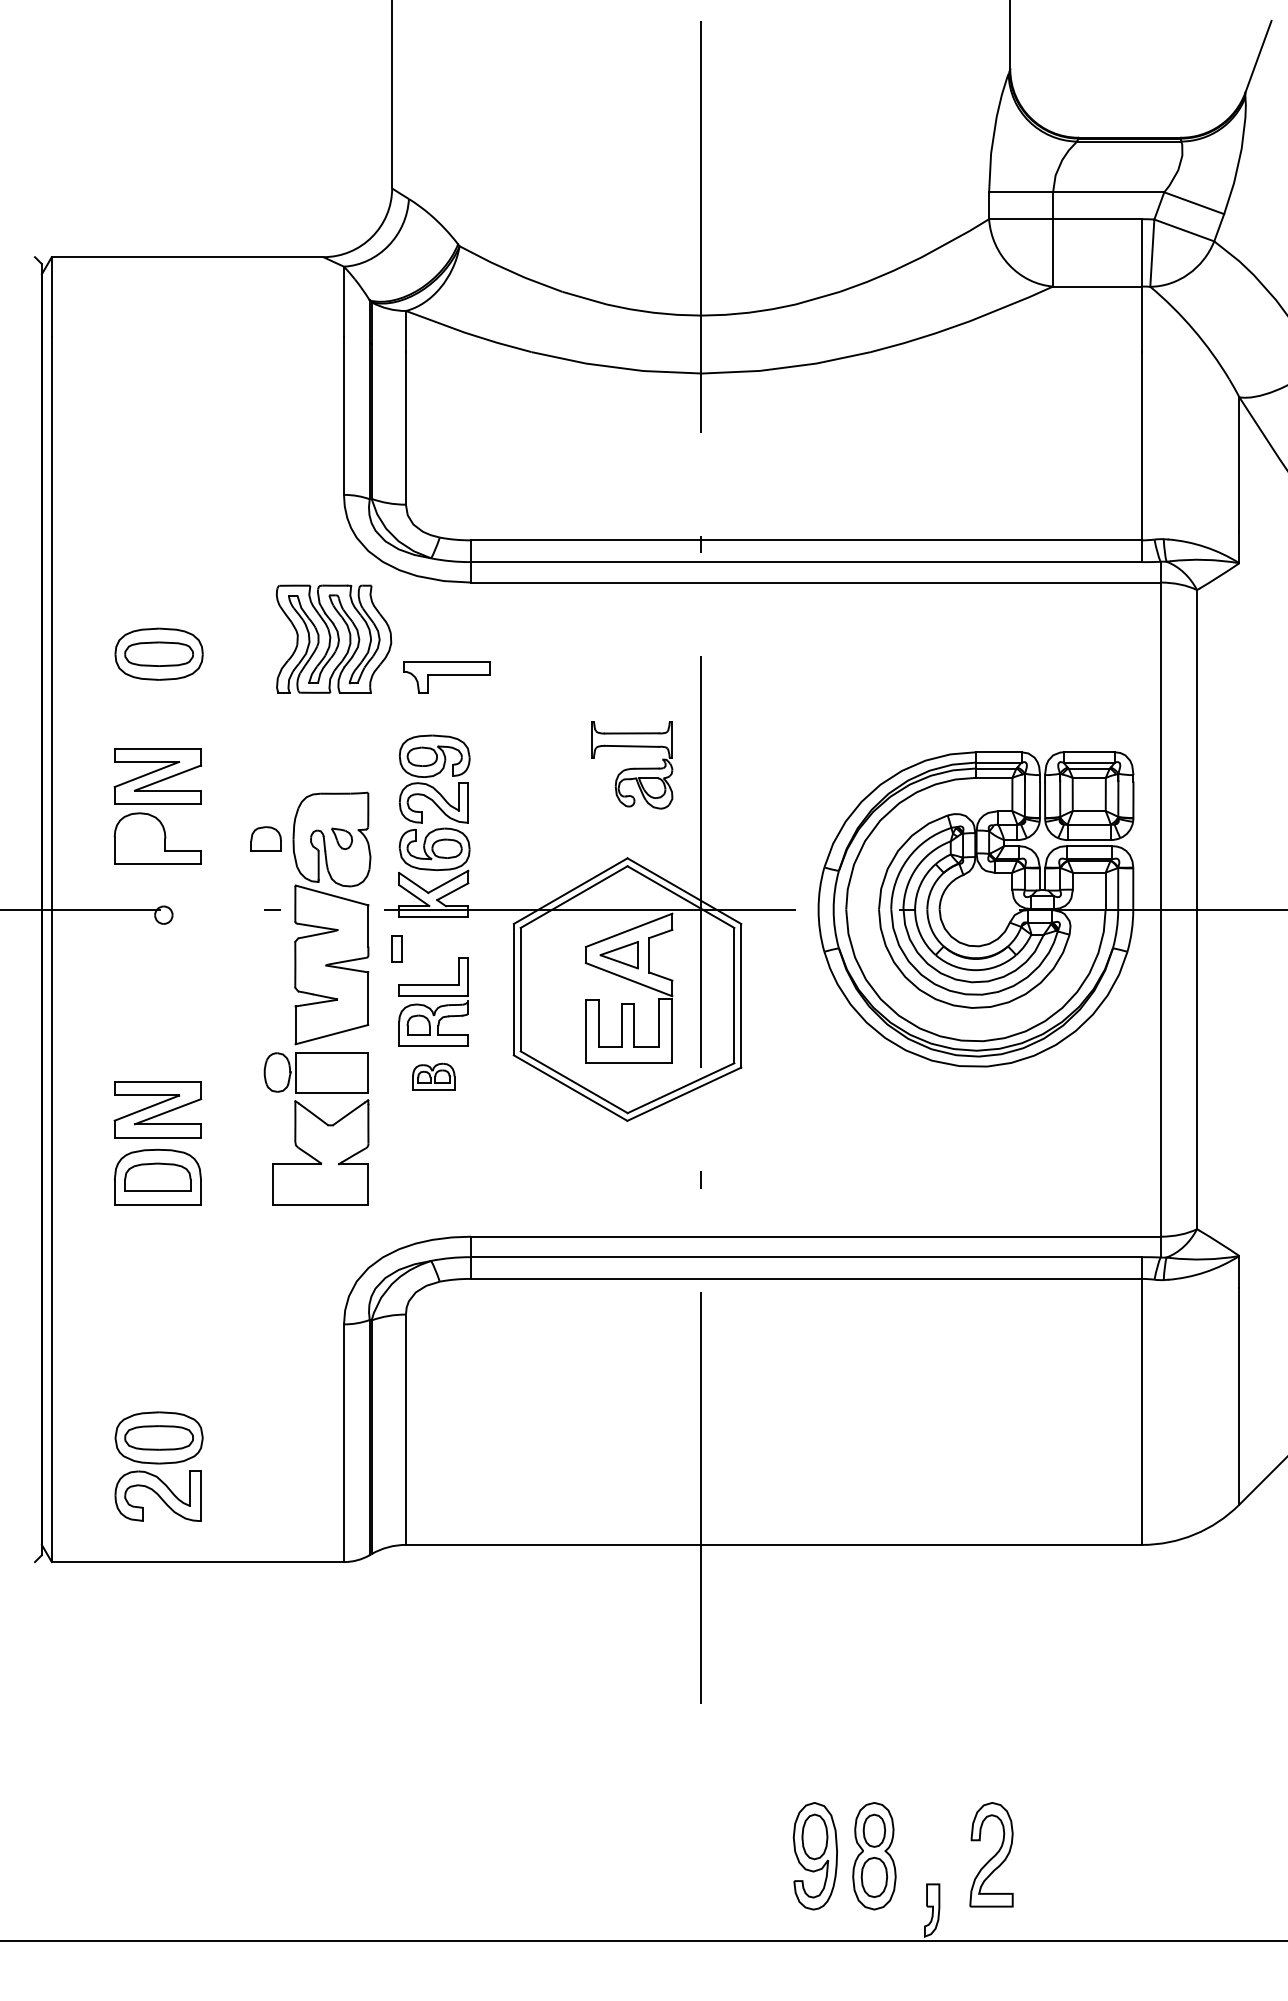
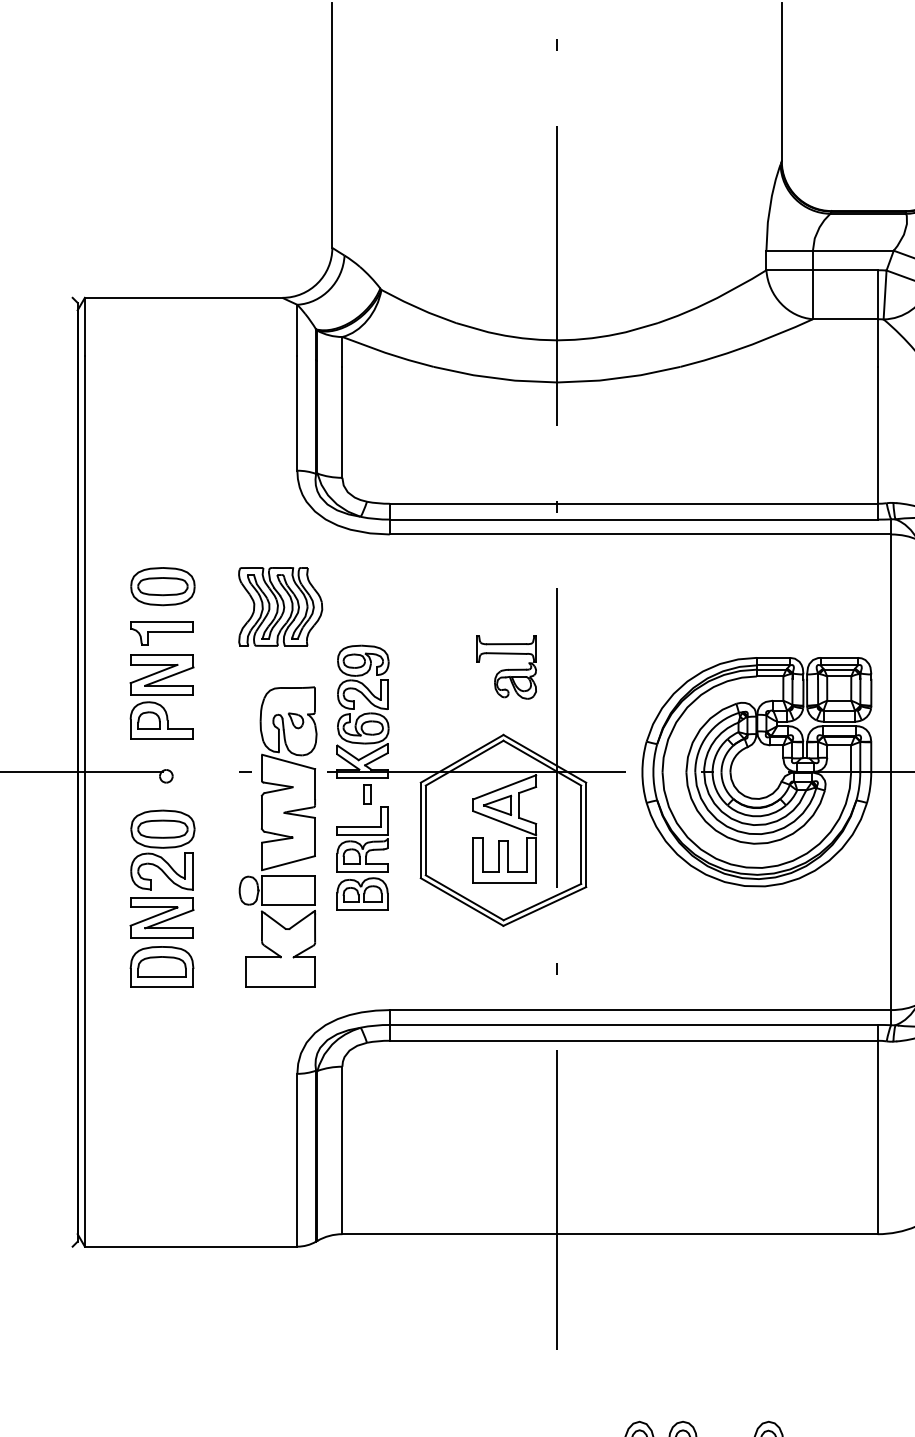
part: (334, 638) -> (280, 606), moved
part: (446, 677) -> (161, 633), moved
part: (265, 838) -> (148, 720), moved
part: (396, 948) -> (366, 793), moved
part: (433, 1076) -> (362, 893), size x1.67
part: (158, 1466) -> (162, 849), moved

